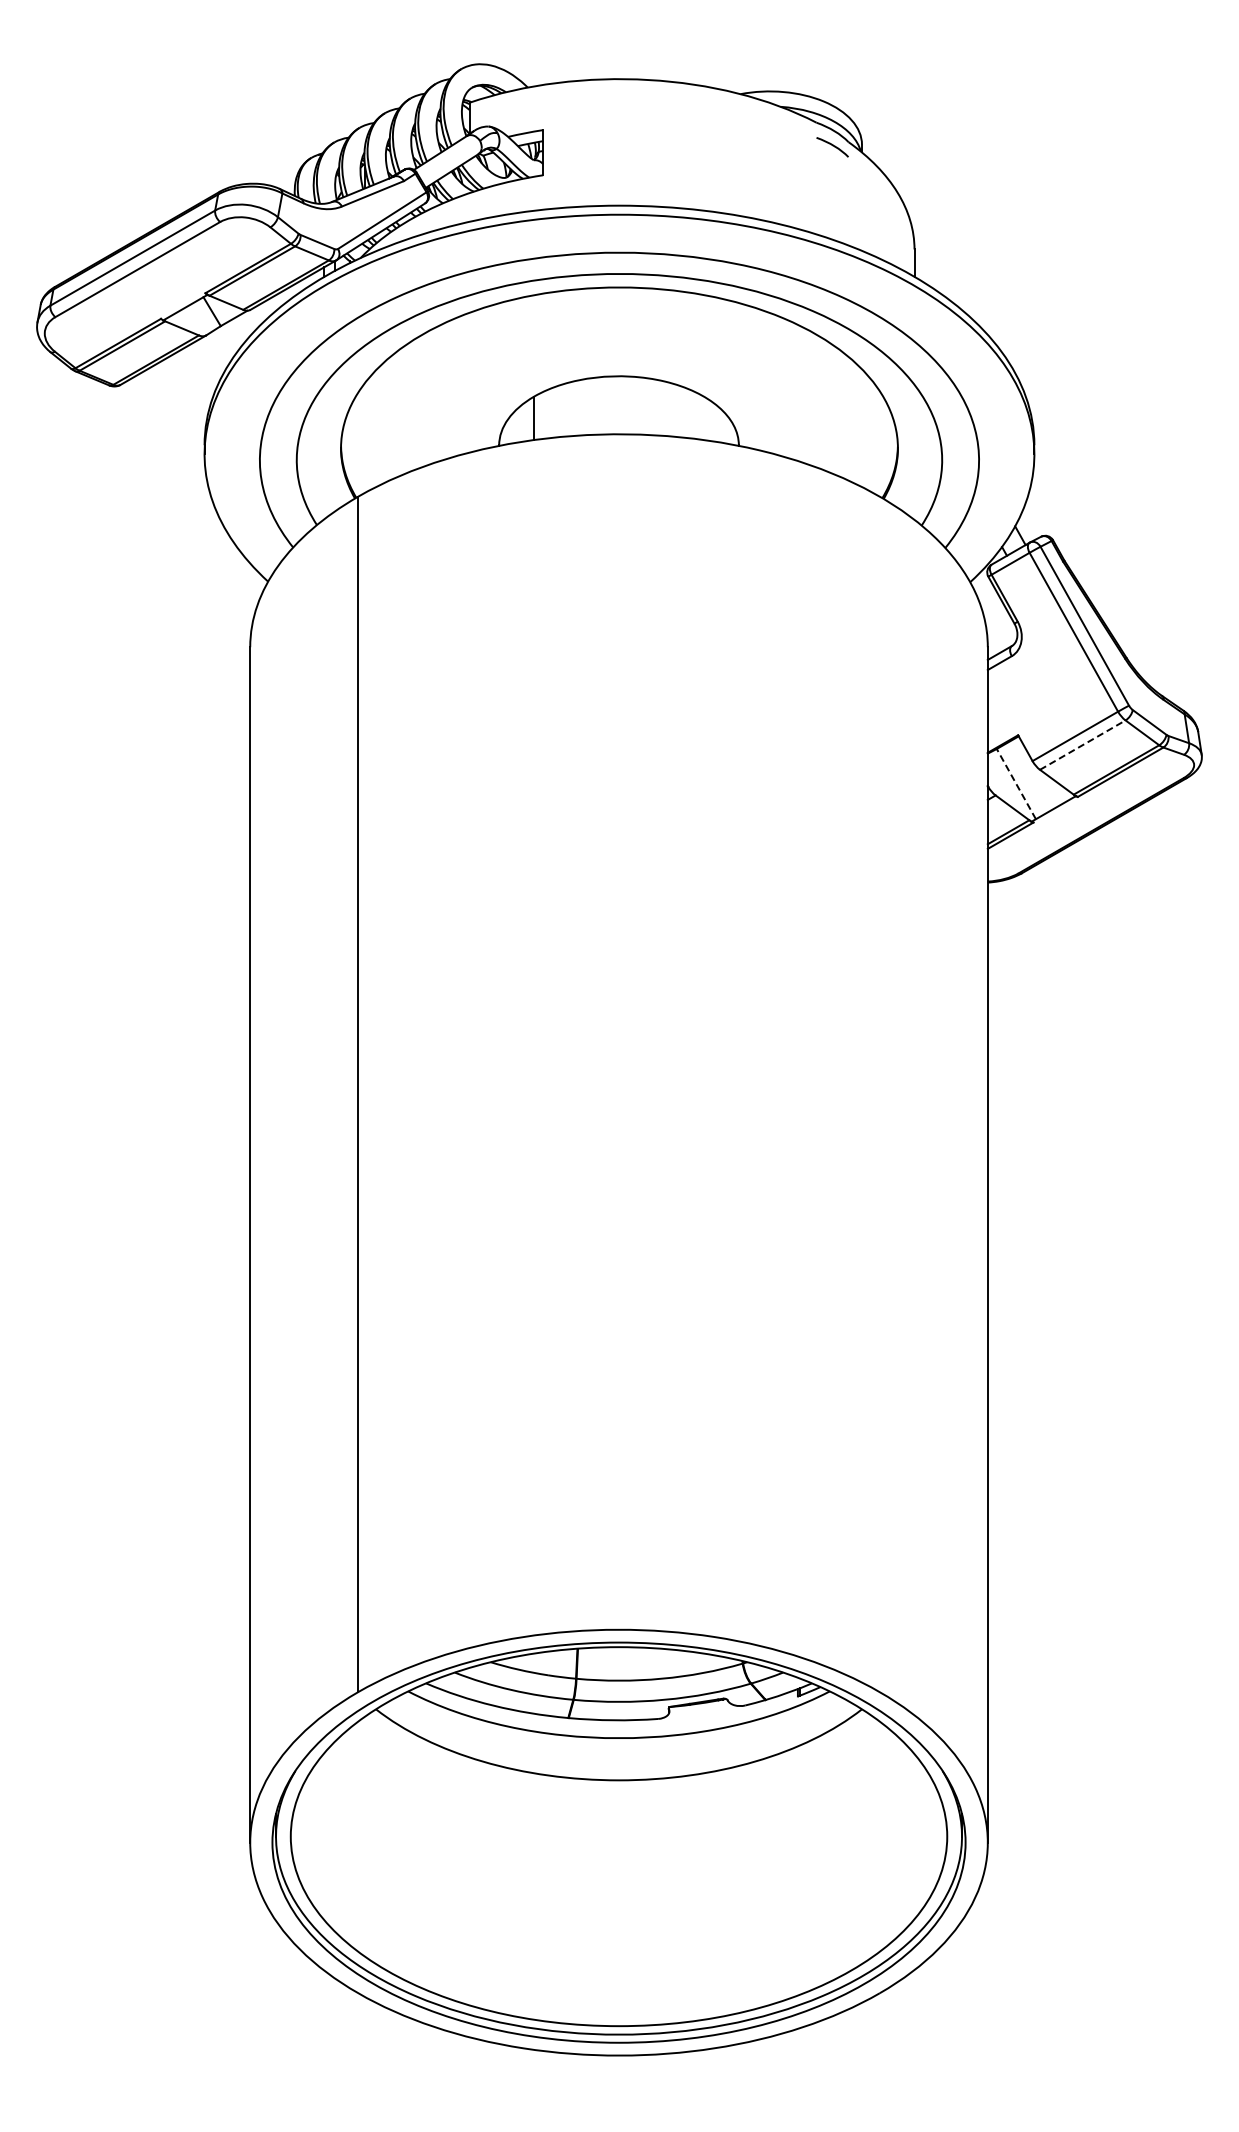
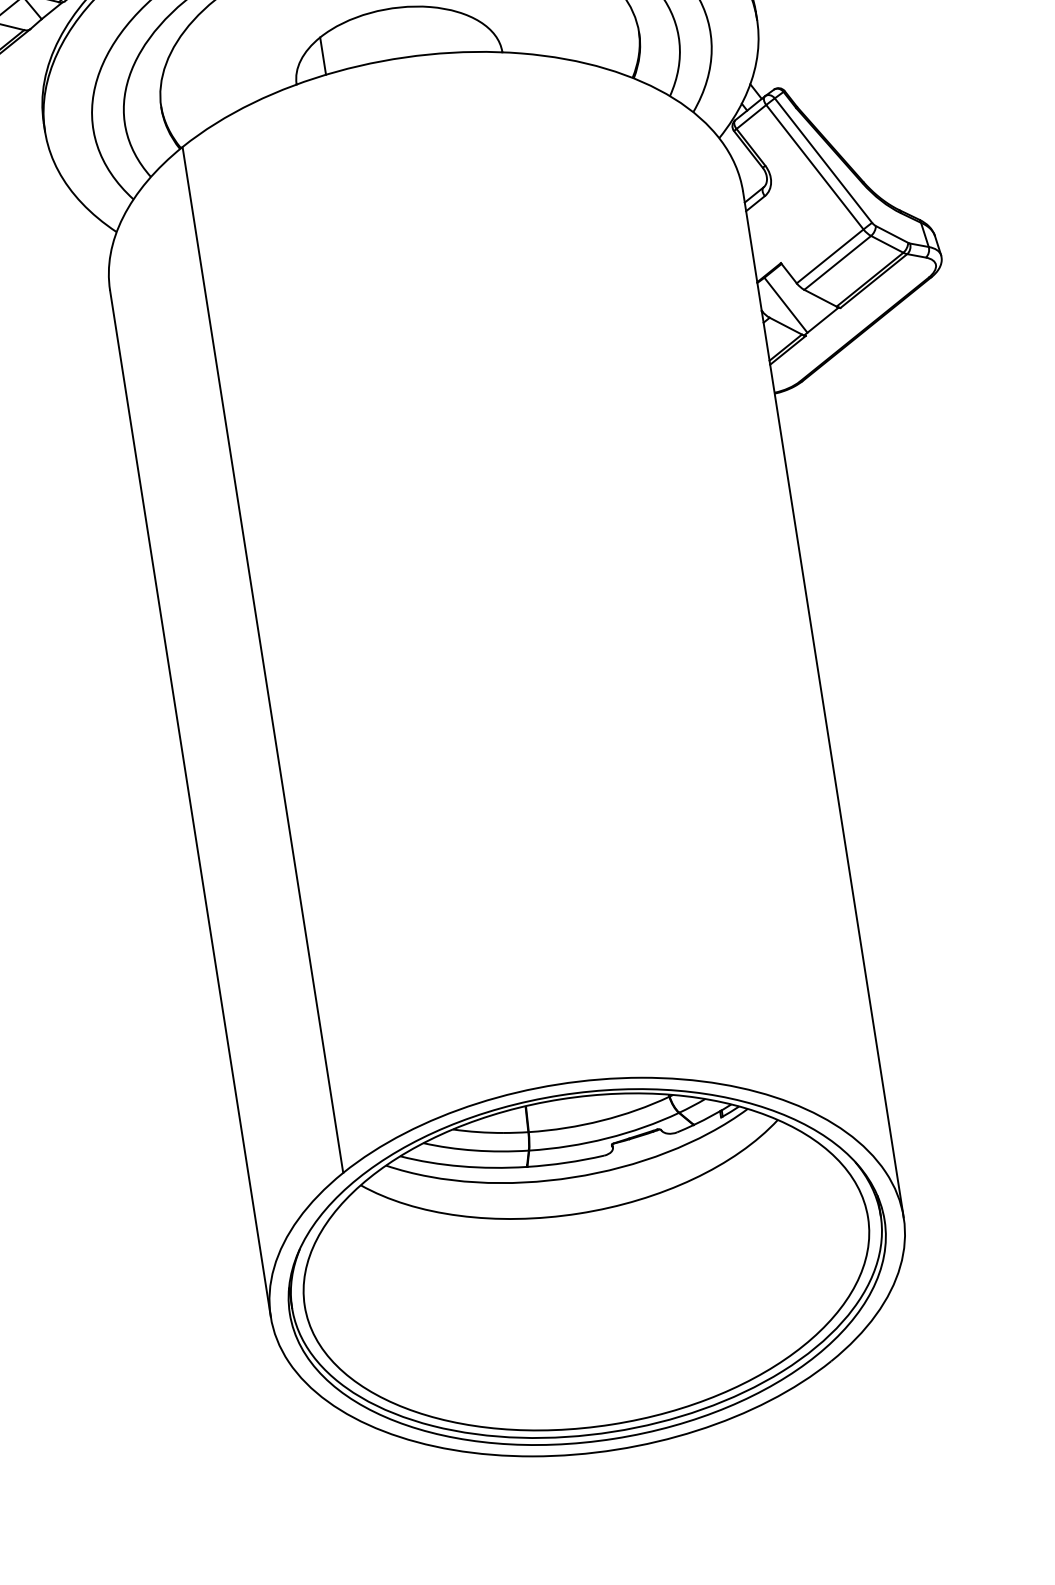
line: (1083, 744) -> (838, 262), dashed -> solid
line: (1016, 783) -> (786, 304), dashed -> solid

